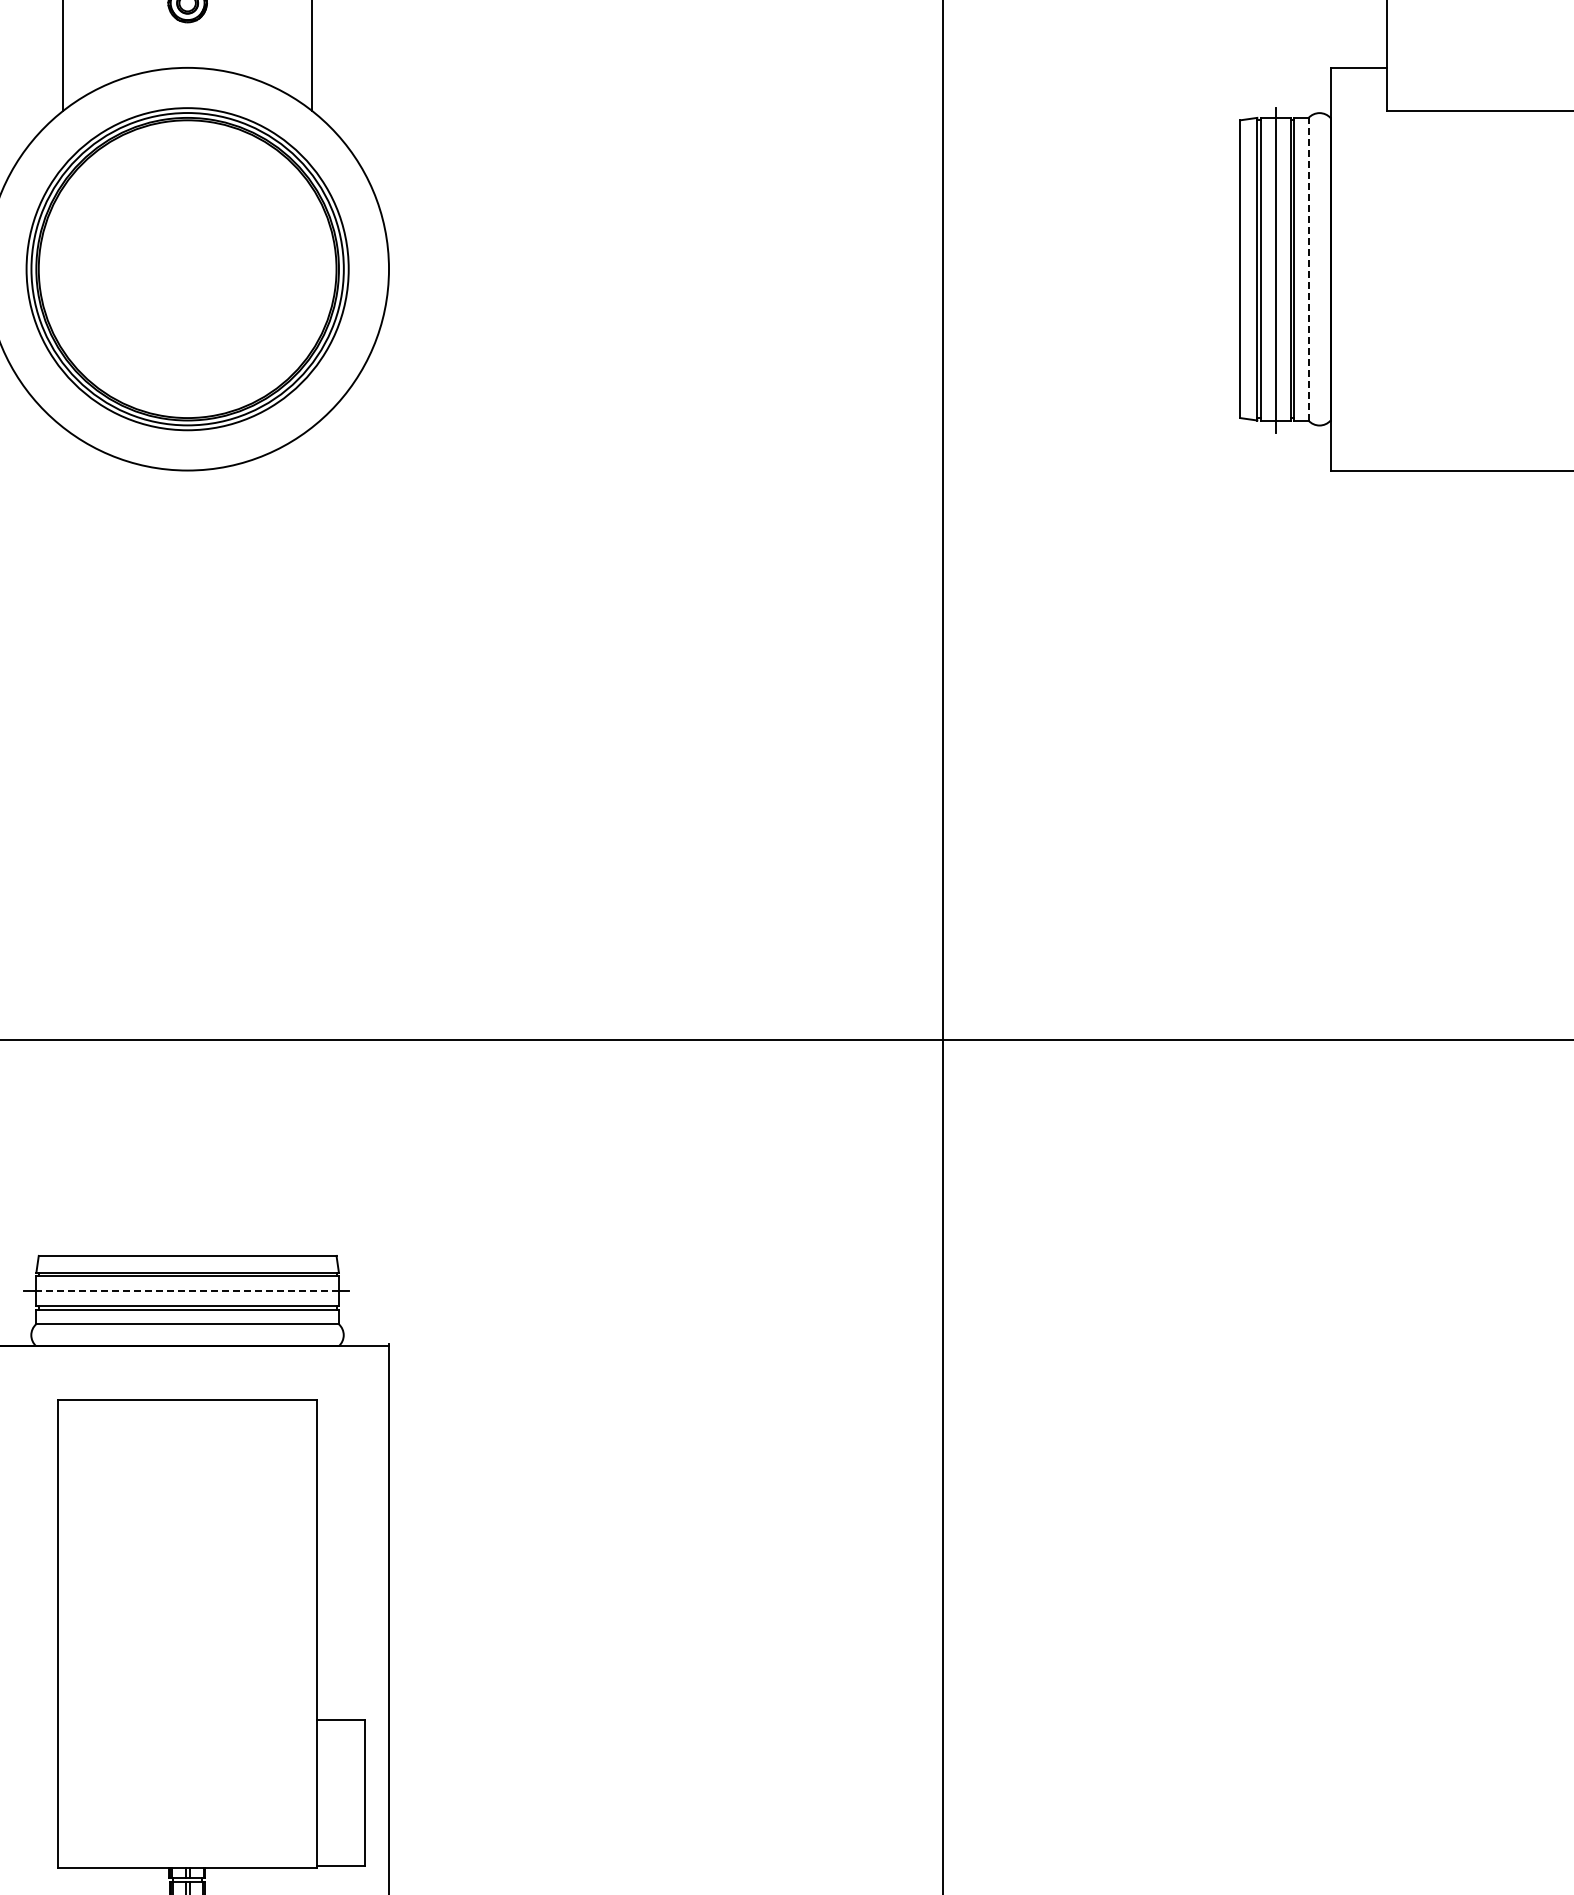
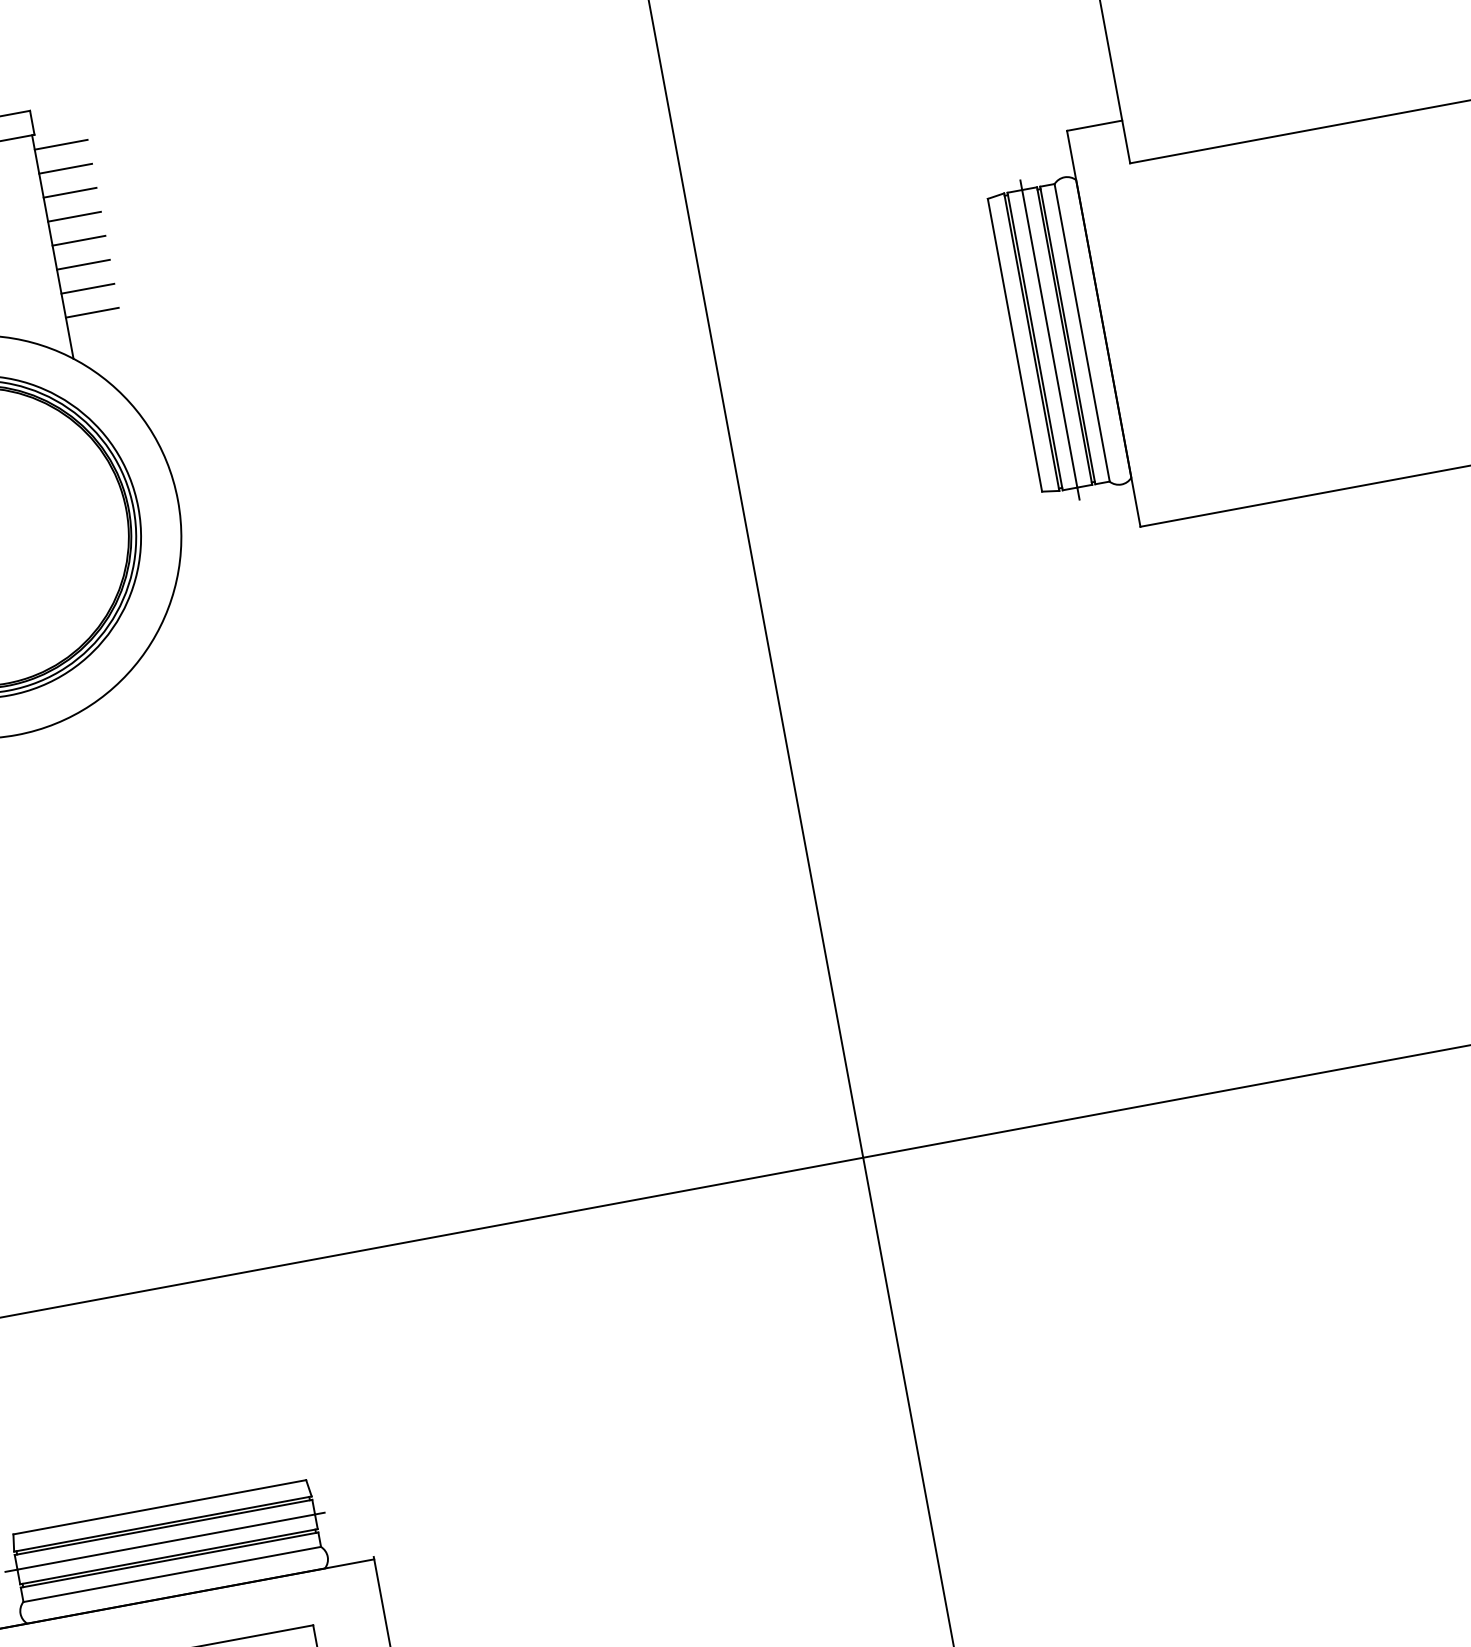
line: (338, 20) -> (82, 265), added
line: (338, 44) -> (87, 288), added
line: (338, 69) -> (91, 313), added
line: (1308, 268) -> (1081, 332), dashed -> solid
line: (187, 1291) -> (166, 1542), dashed -> solid

